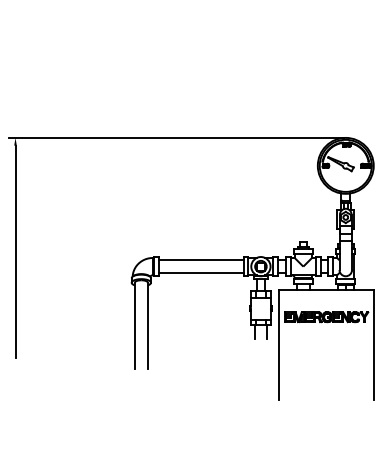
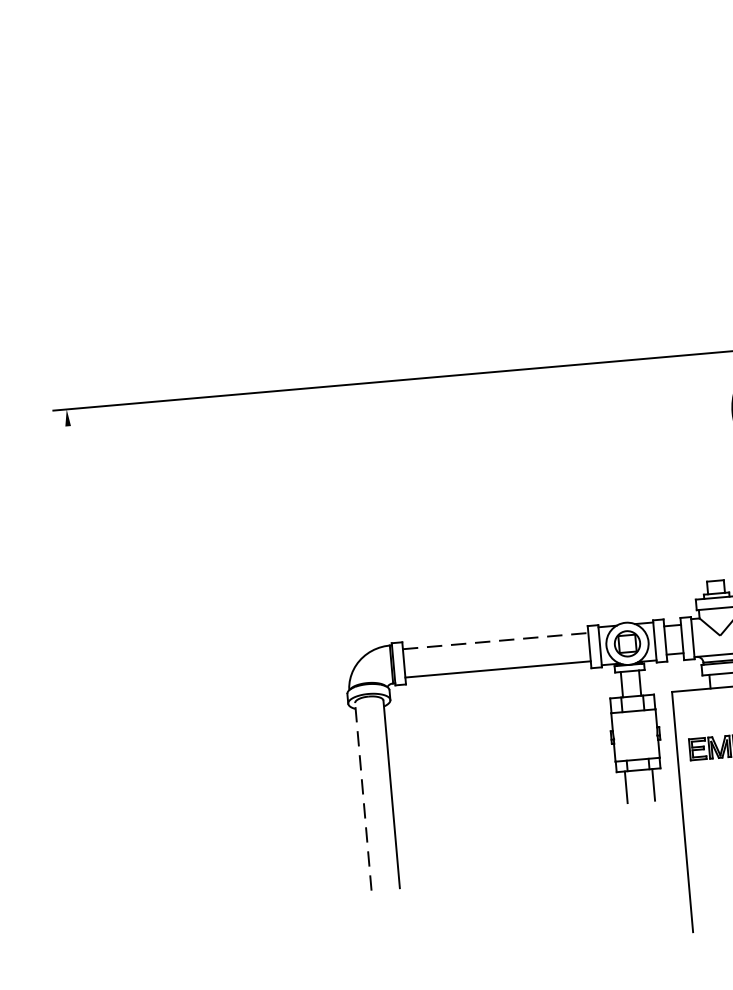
line: (15, 251) -> (88, 657), removed
line: (201, 260) -> (496, 641), solid -> dashed
line: (134, 325) -> (362, 796), solid -> dashed

